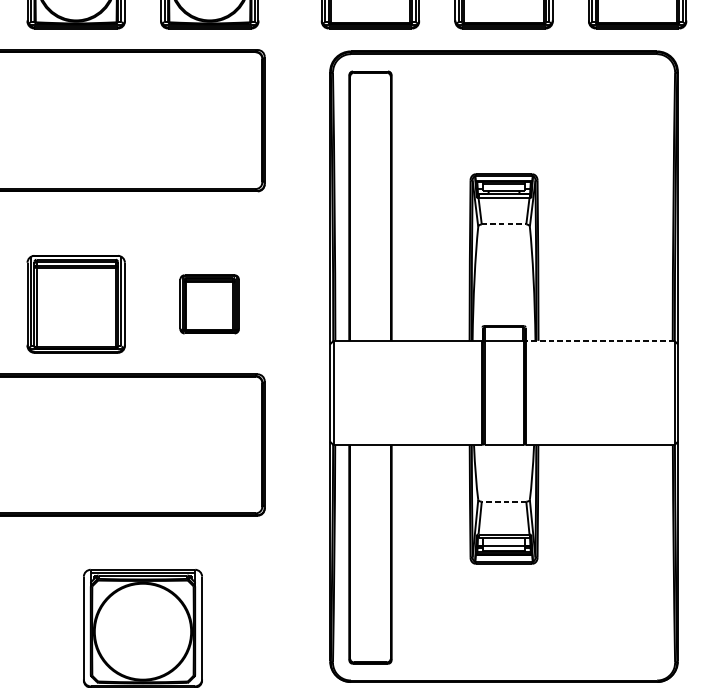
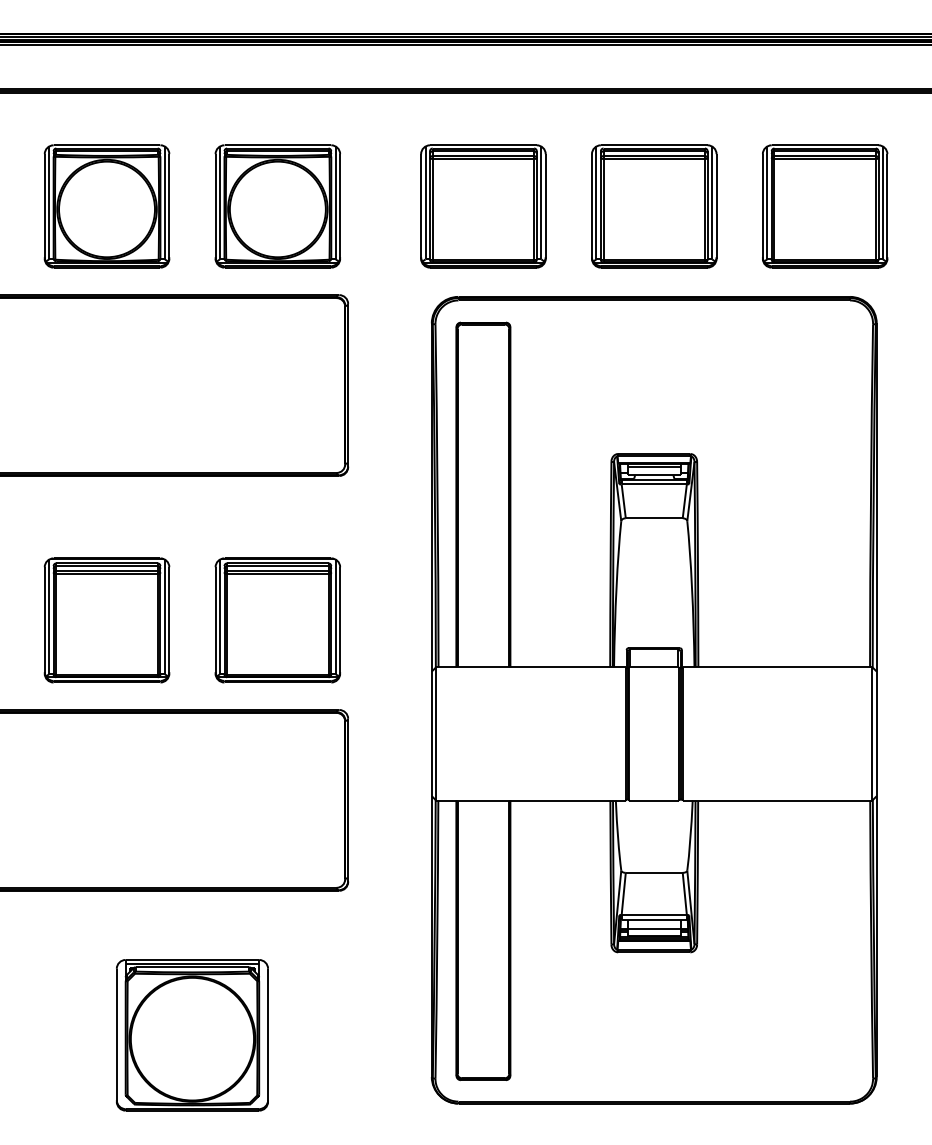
line: (504, 224) -> (654, 518), dashed -> solid
part: (209, 304) -> (277, 620), size x1.67
line: (600, 341) -> (777, 667), dashed -> solid
line: (503, 501) -> (653, 872), dashed -> solid

